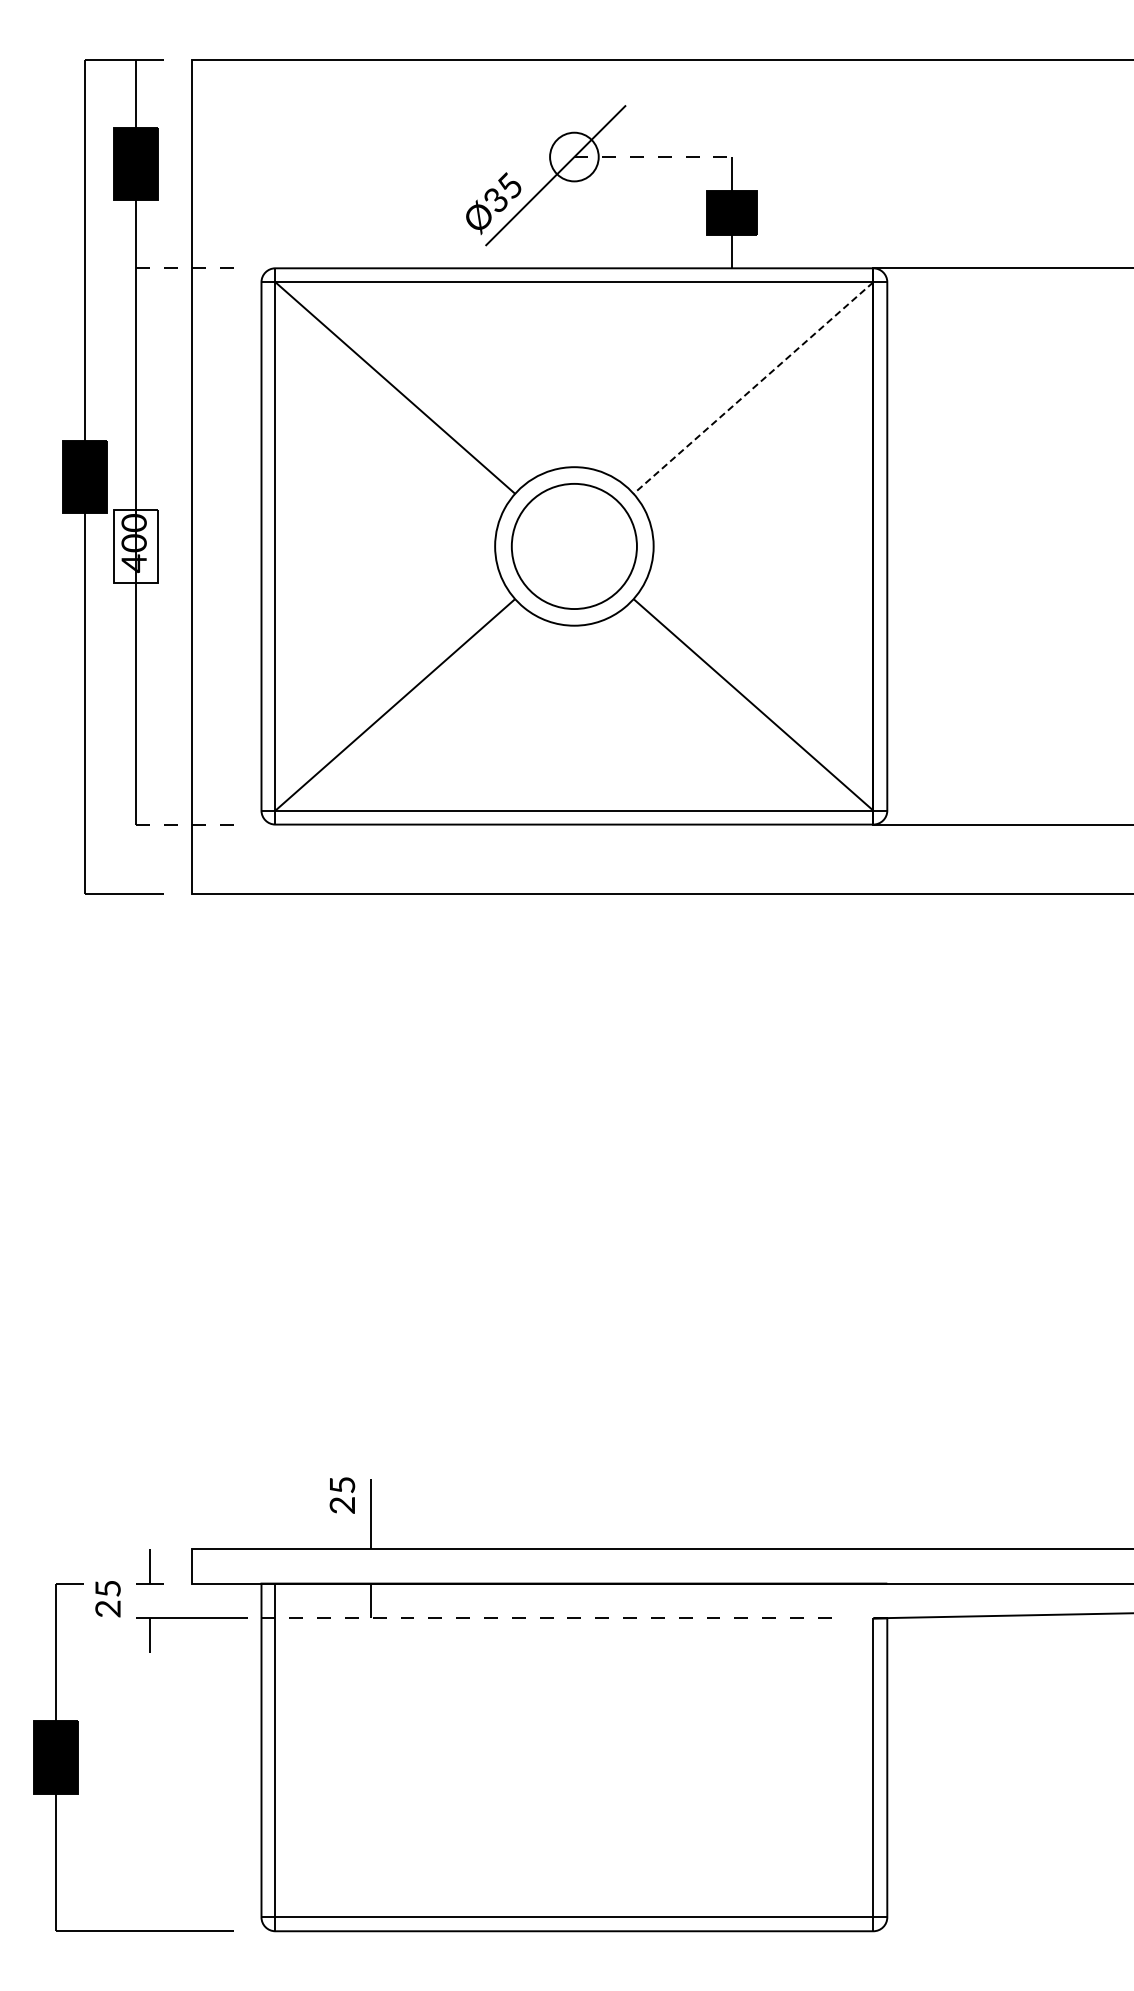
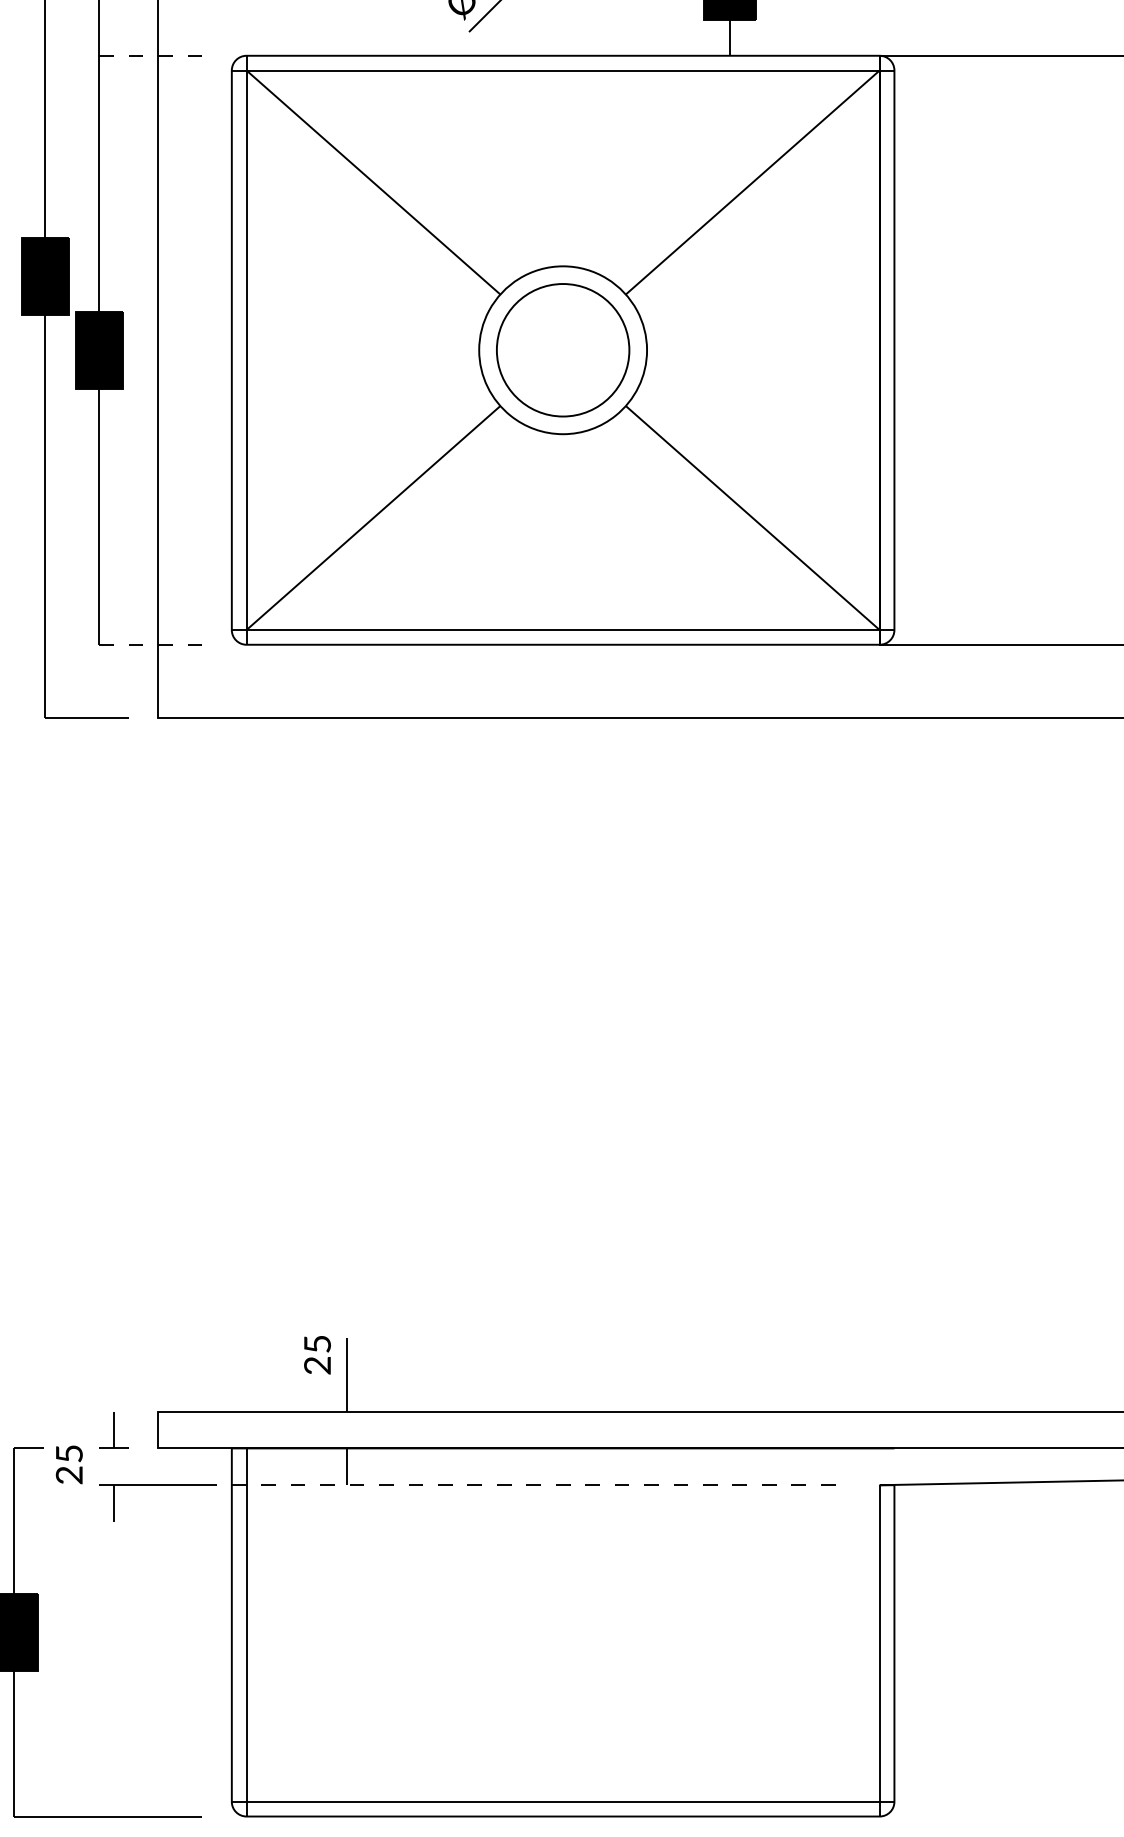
line: (753, 388) -> (752, 183), dashed -> solid
fill: (136, 546) -> (99, 350), added

